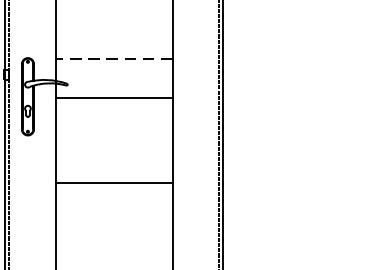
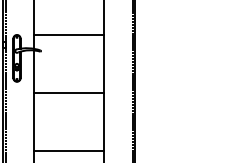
line: (113, 58) -> (68, 35), dashed -> solid
line: (113, 98) -> (68, 93), moved
line: (113, 182) -> (68, 151), moved

